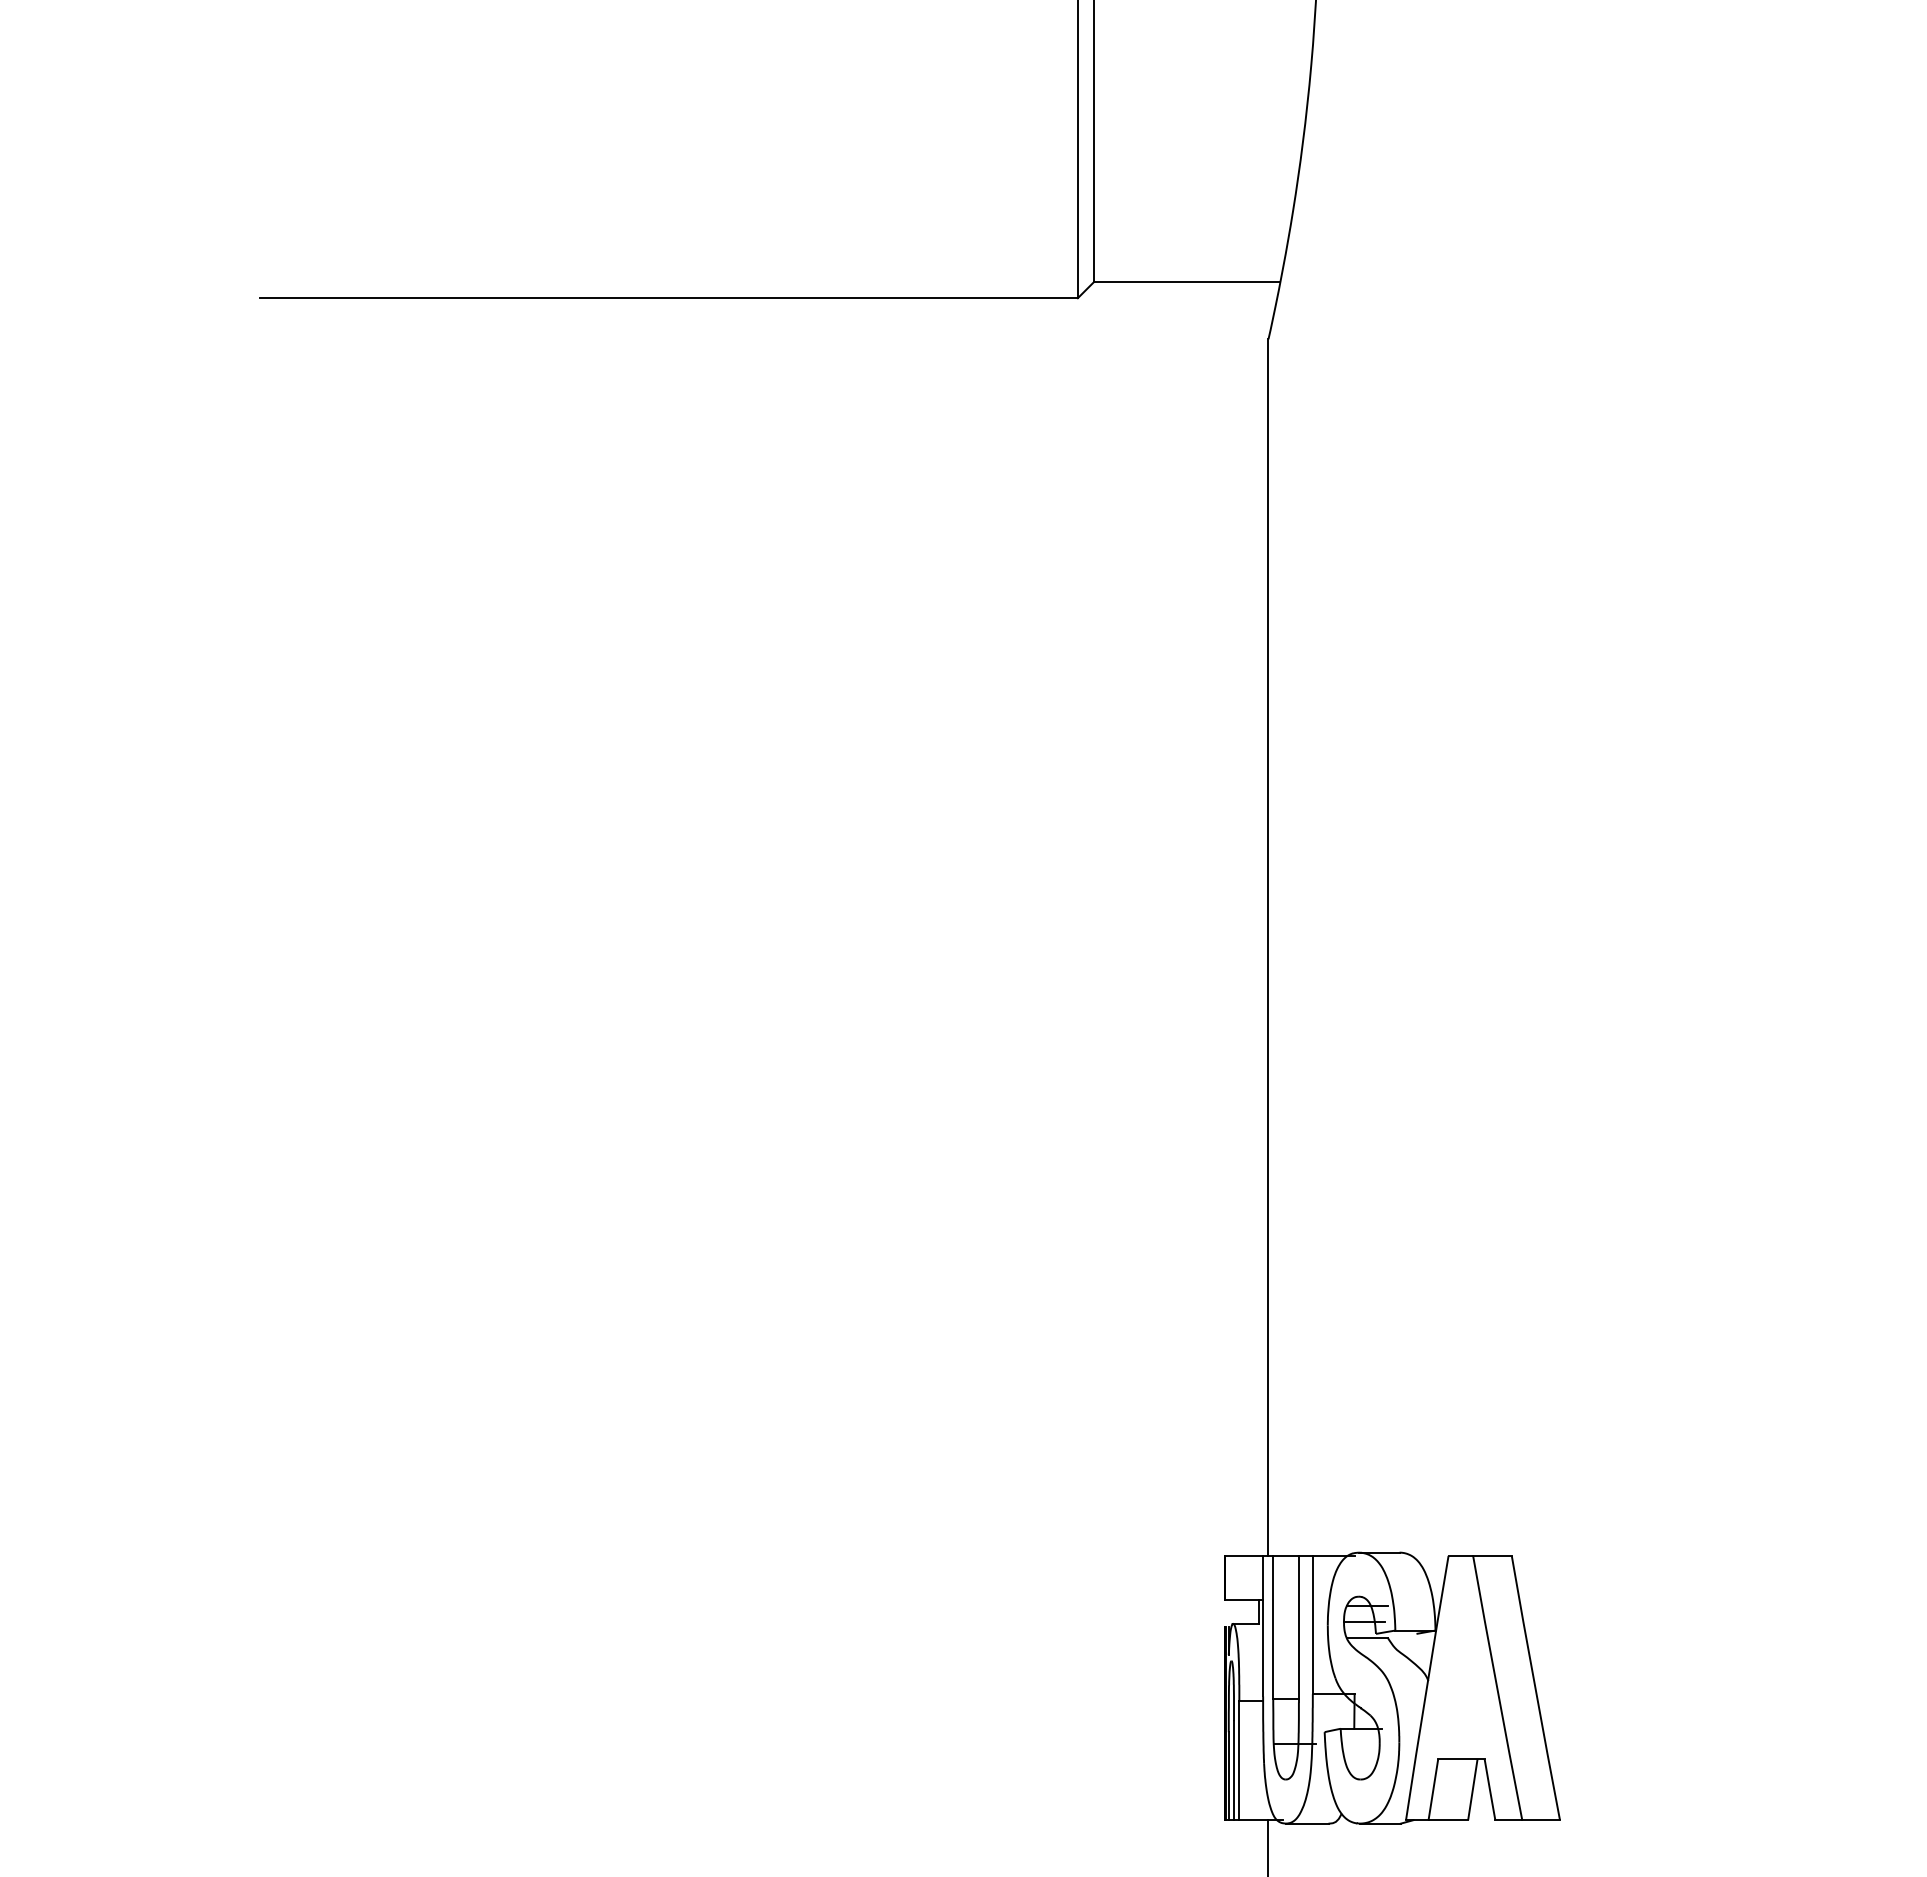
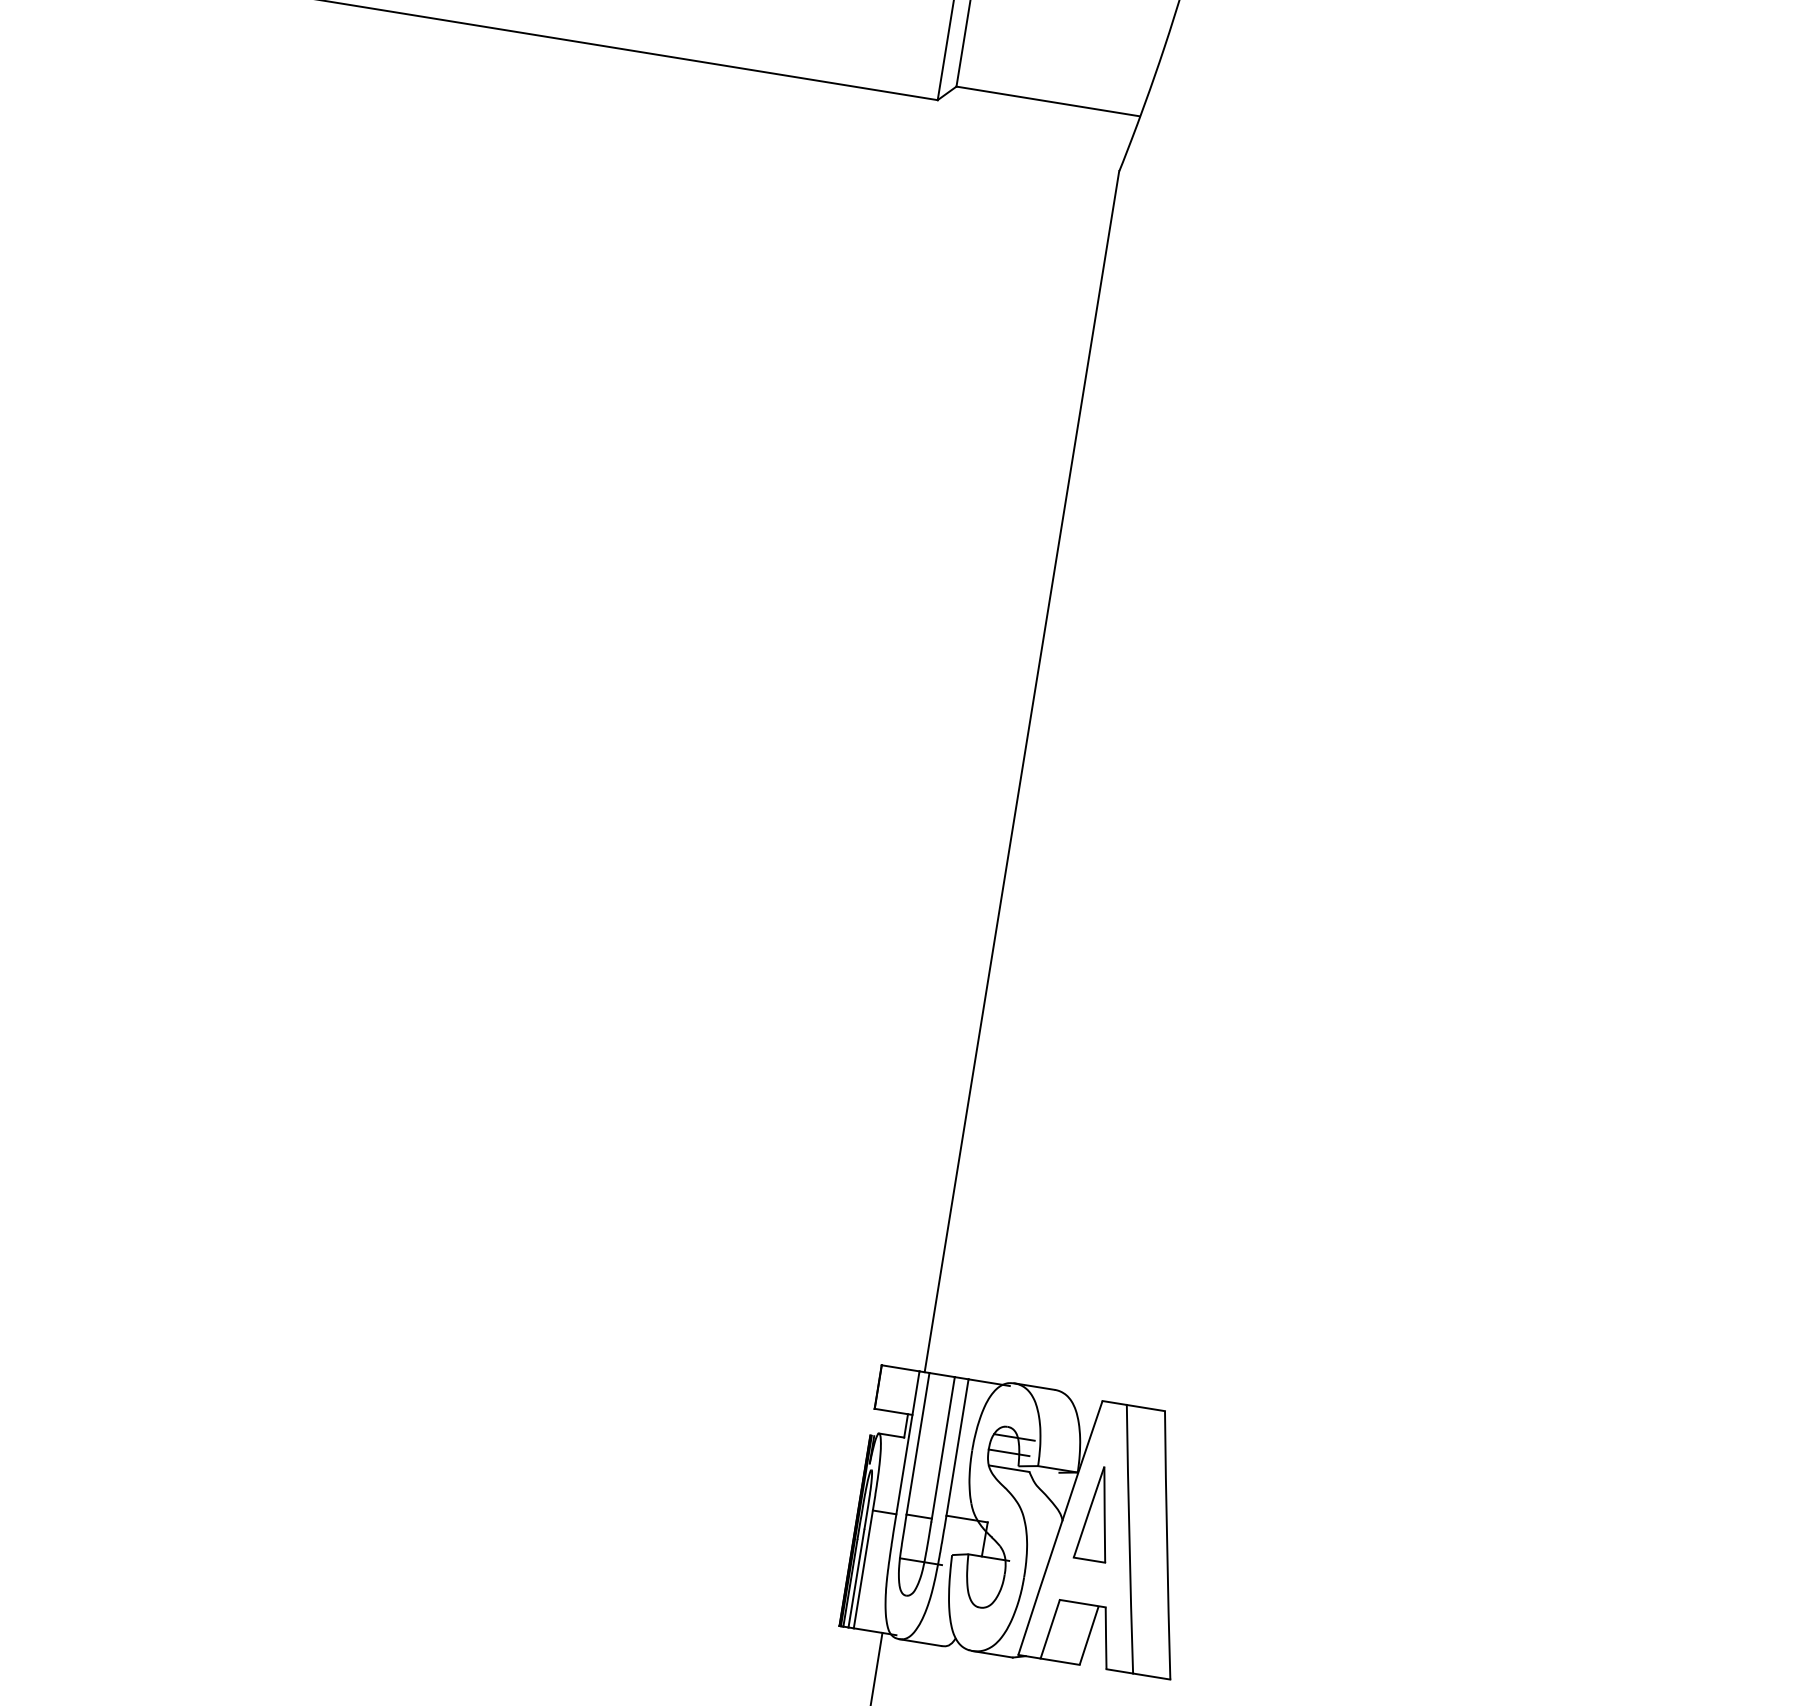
part: (1460, 1667) -> (1096, 1512), added

